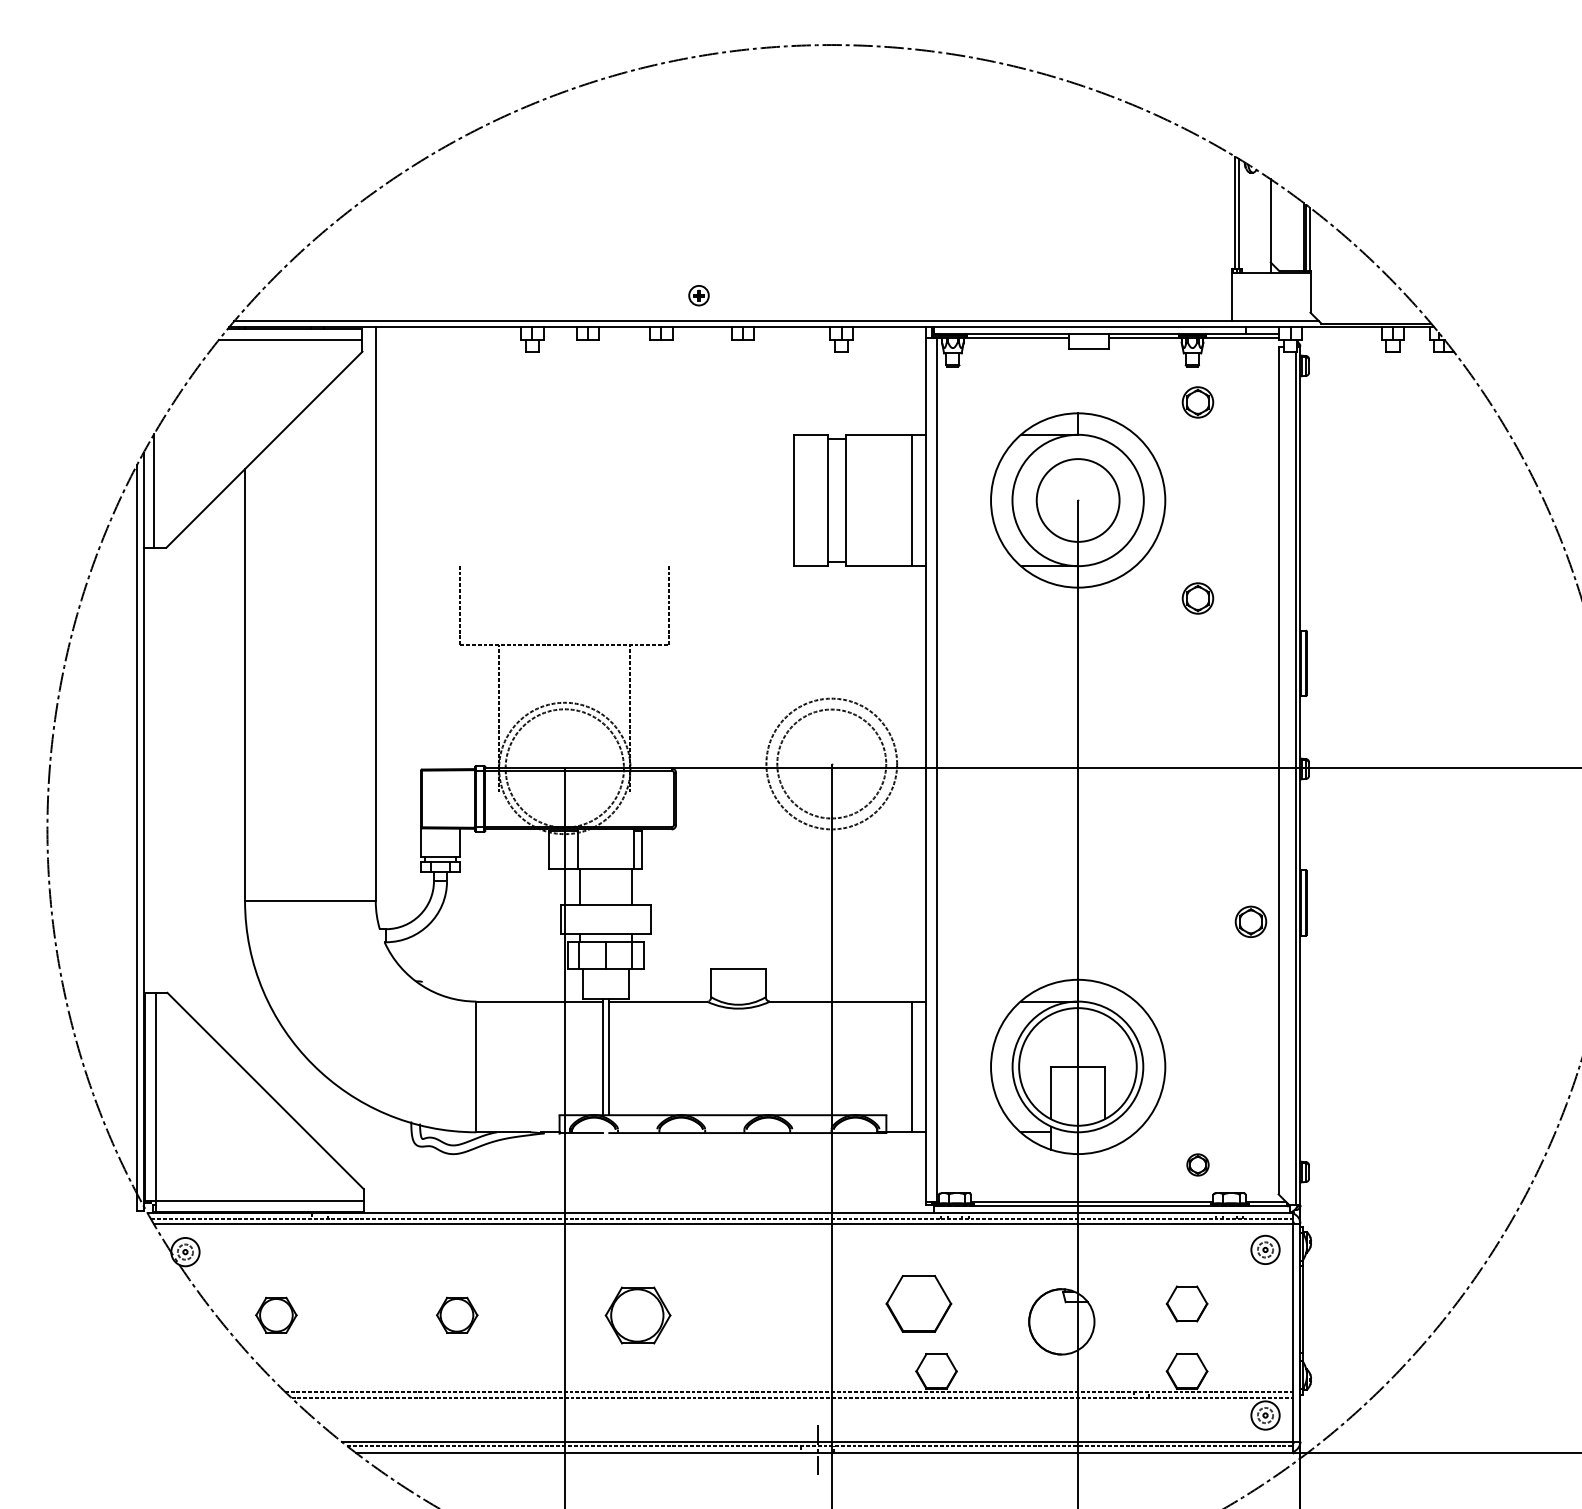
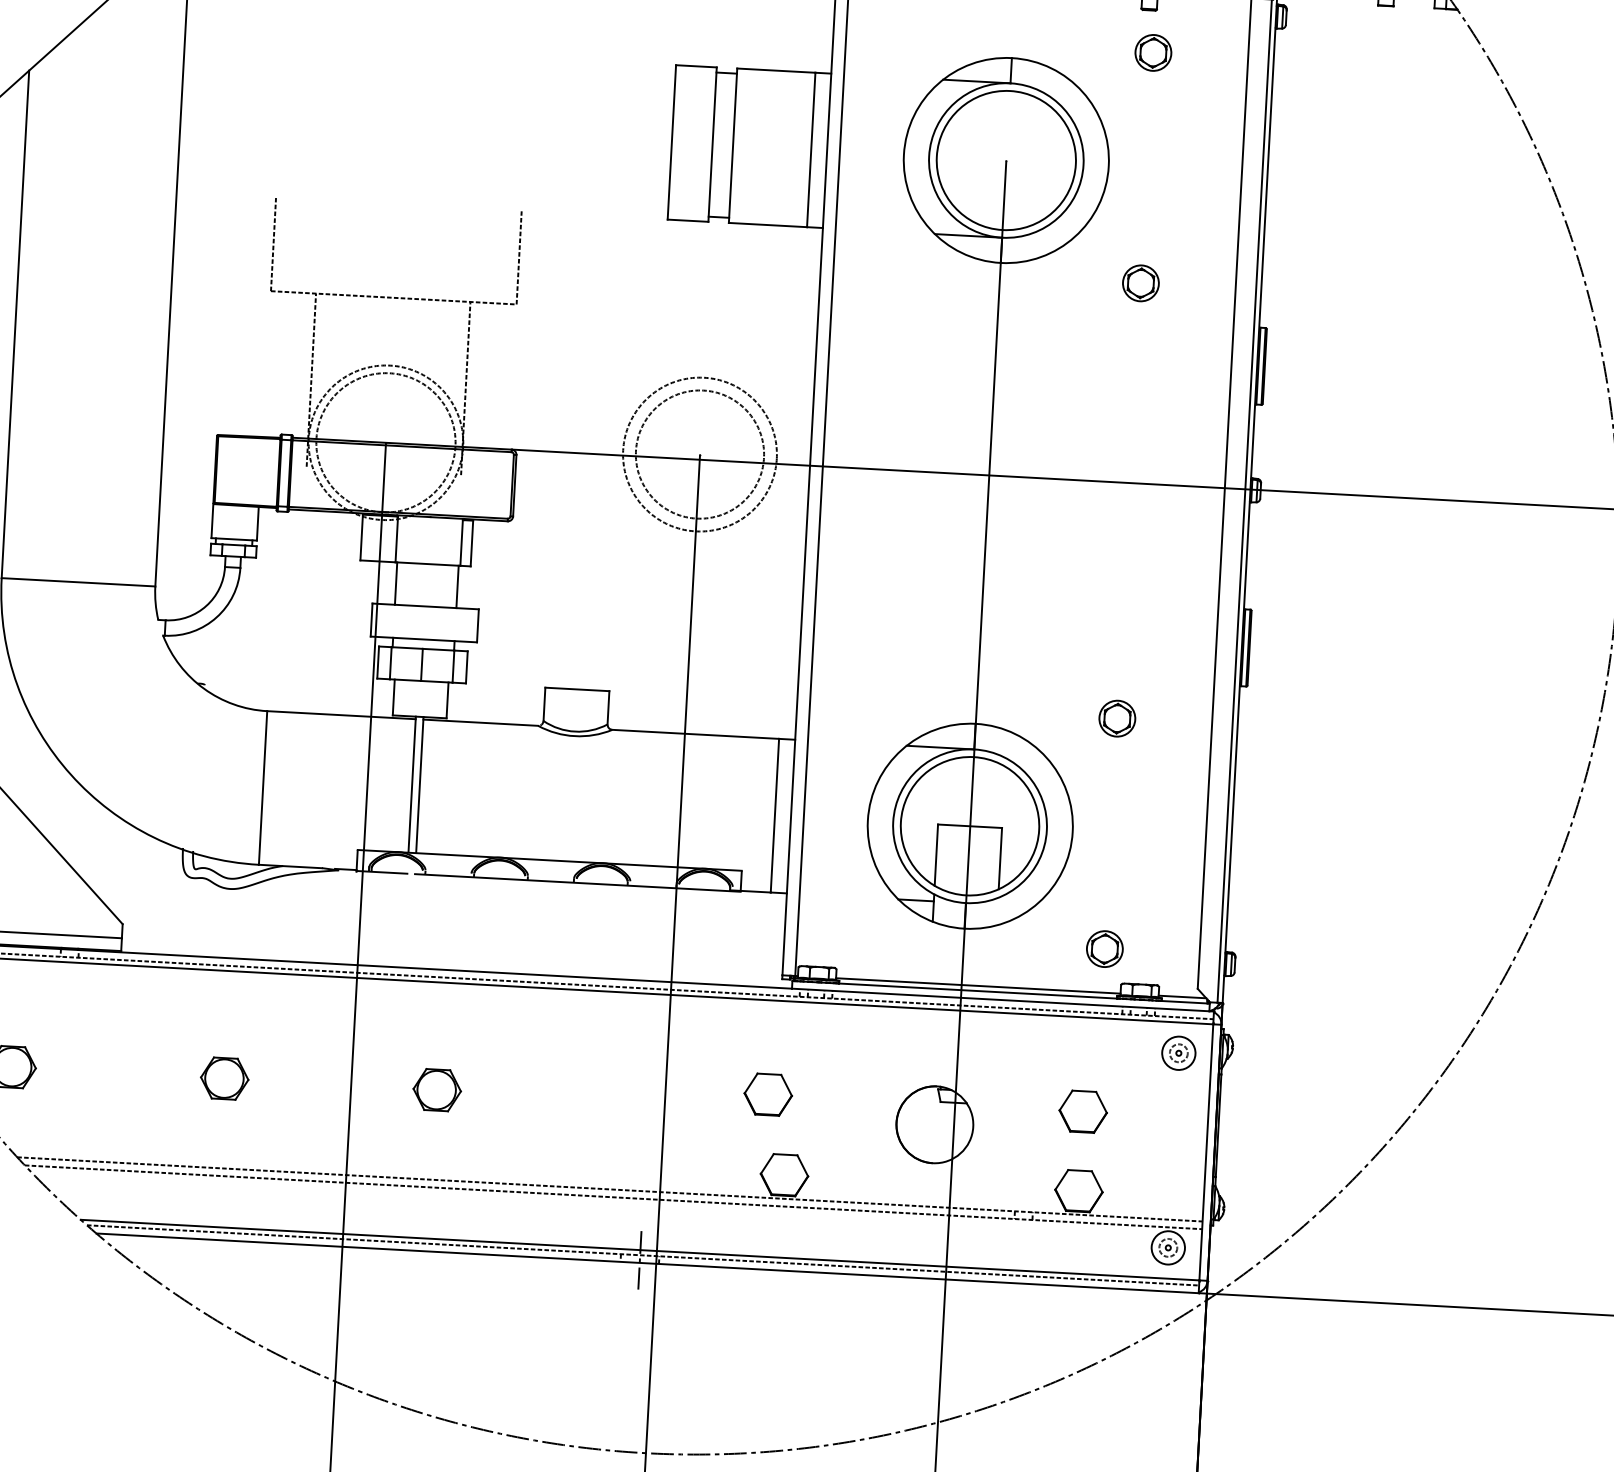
circle: (1078, 500) -> (1006, 160), size x1.43
part: (1250, 921) -> (1116, 718), moved
part: (1197, 1164) -> (1104, 948), size x1.43
part: (919, 1303) -> (768, 1094), size x0.62
part: (637, 1314) -> (436, 1089), size x0.62

